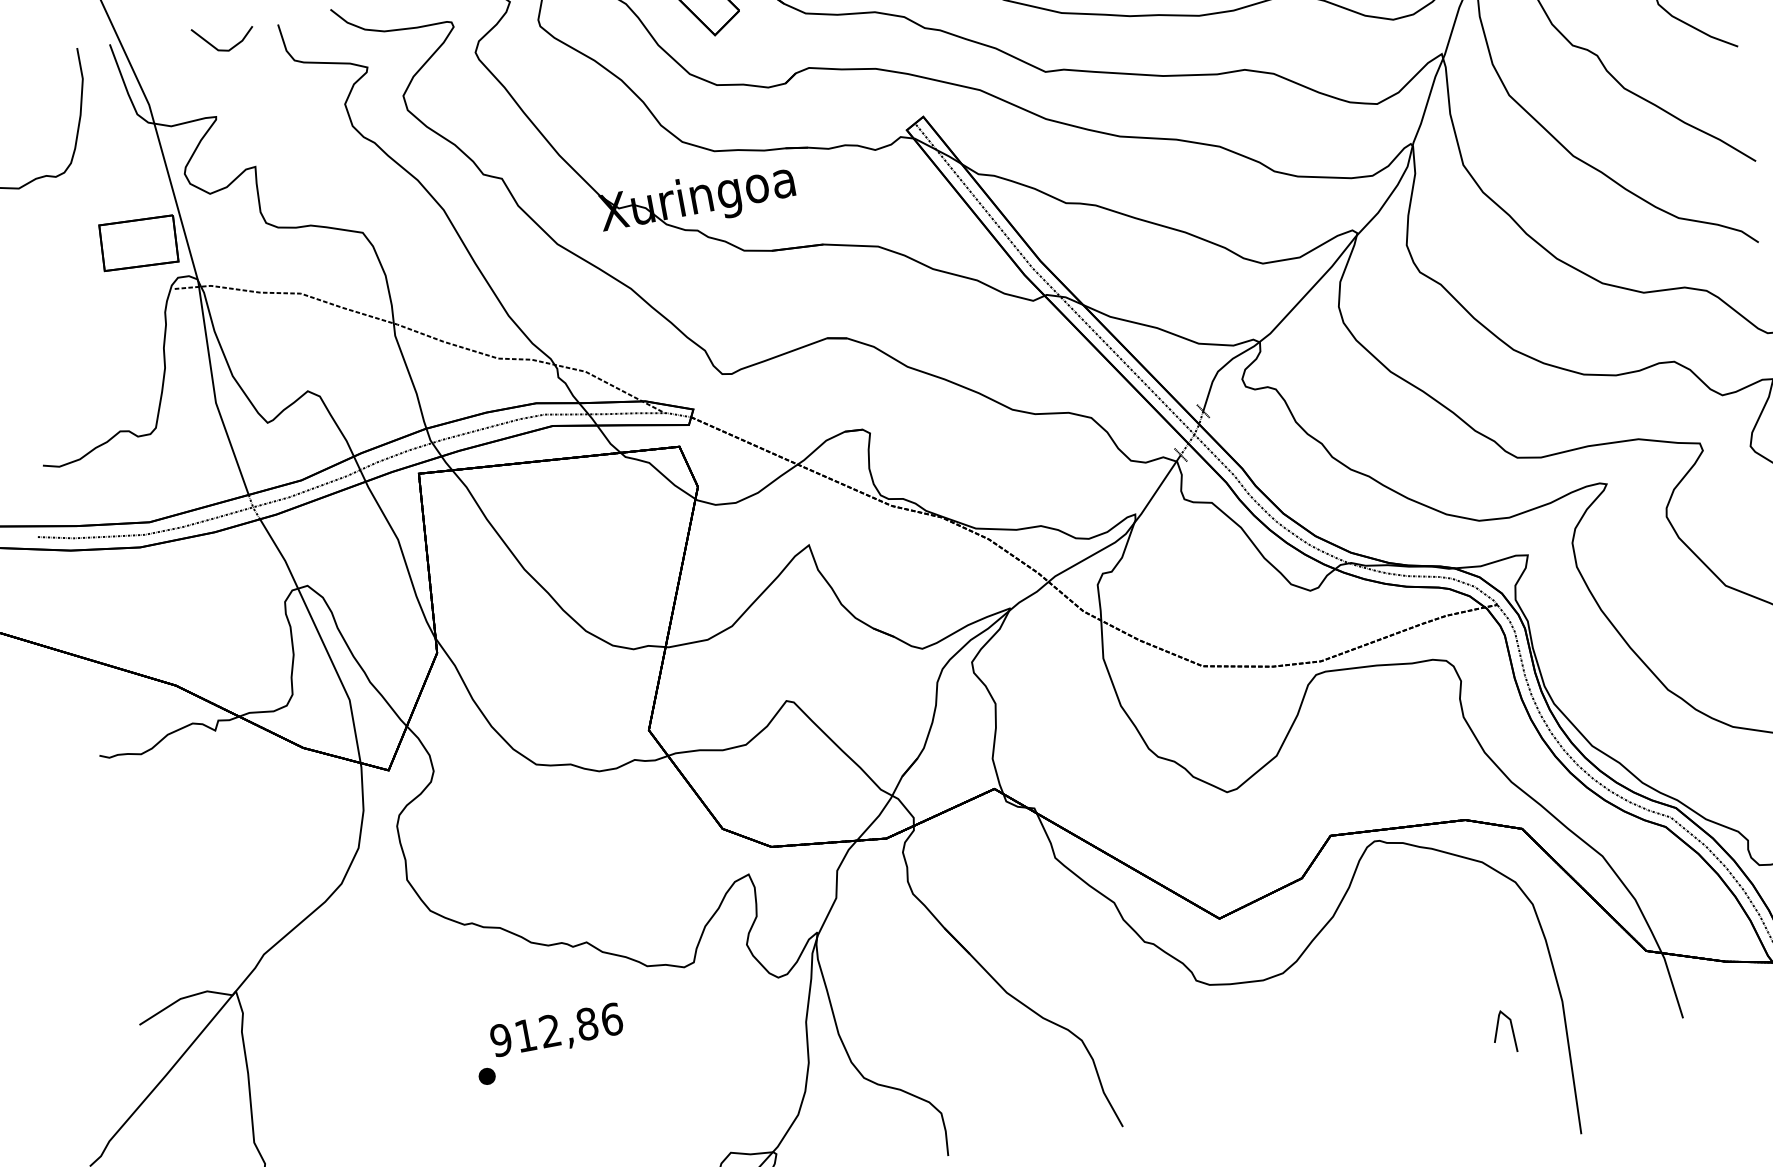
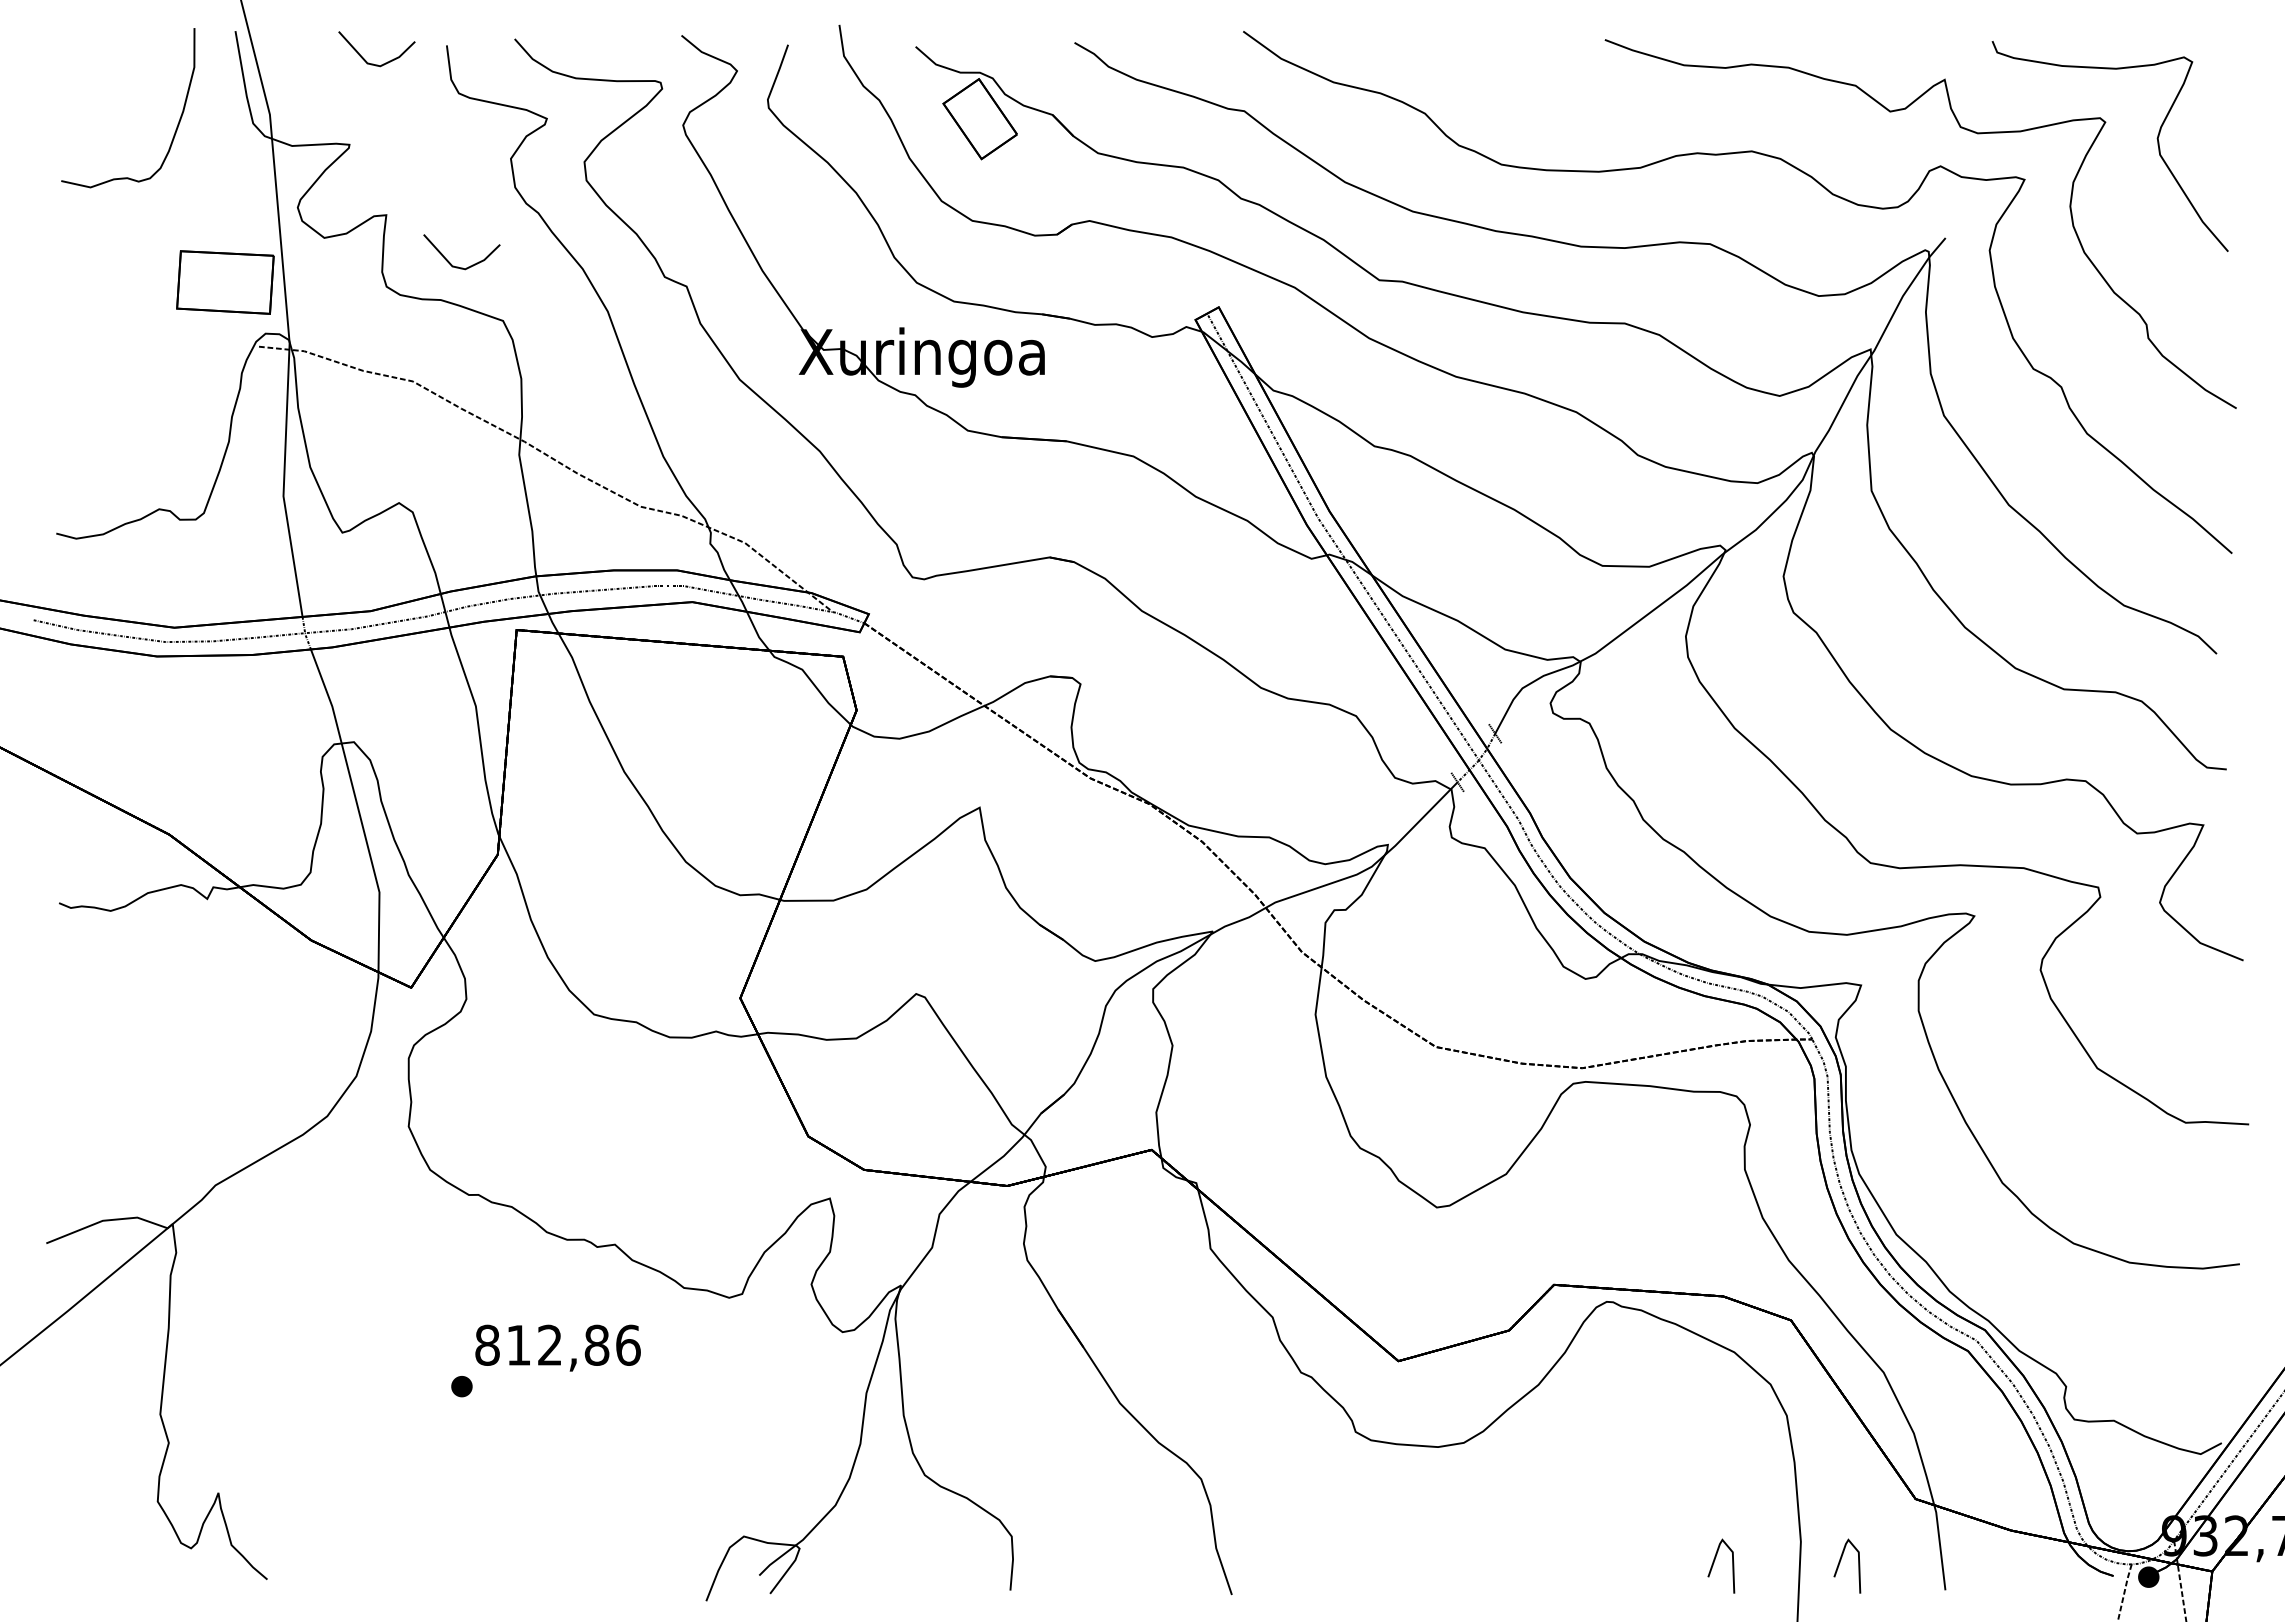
line: (319, 196) -> (458, 266), added
line: (1596, 1012) -> (1840, 1563), added
text: (501, 1039) -> (487, 1344), 912,86 -> 812,86

